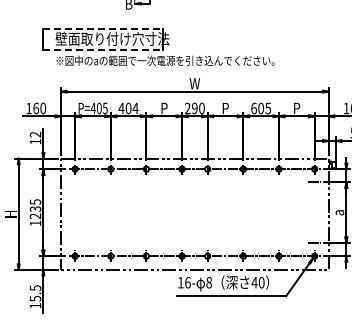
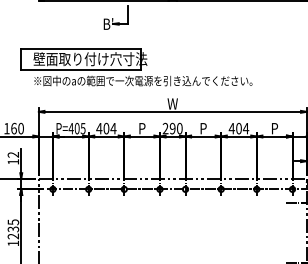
line: (103, 28) -> (81, 48), dashed -> solid
line: (103, 49) -> (81, 69), dashed -> solid
text: (260, 108) -> (238, 128), 605 -> 404

